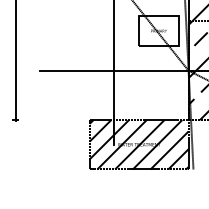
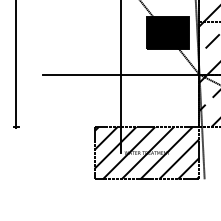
fill: (158, 30) -> (167, 32), added

